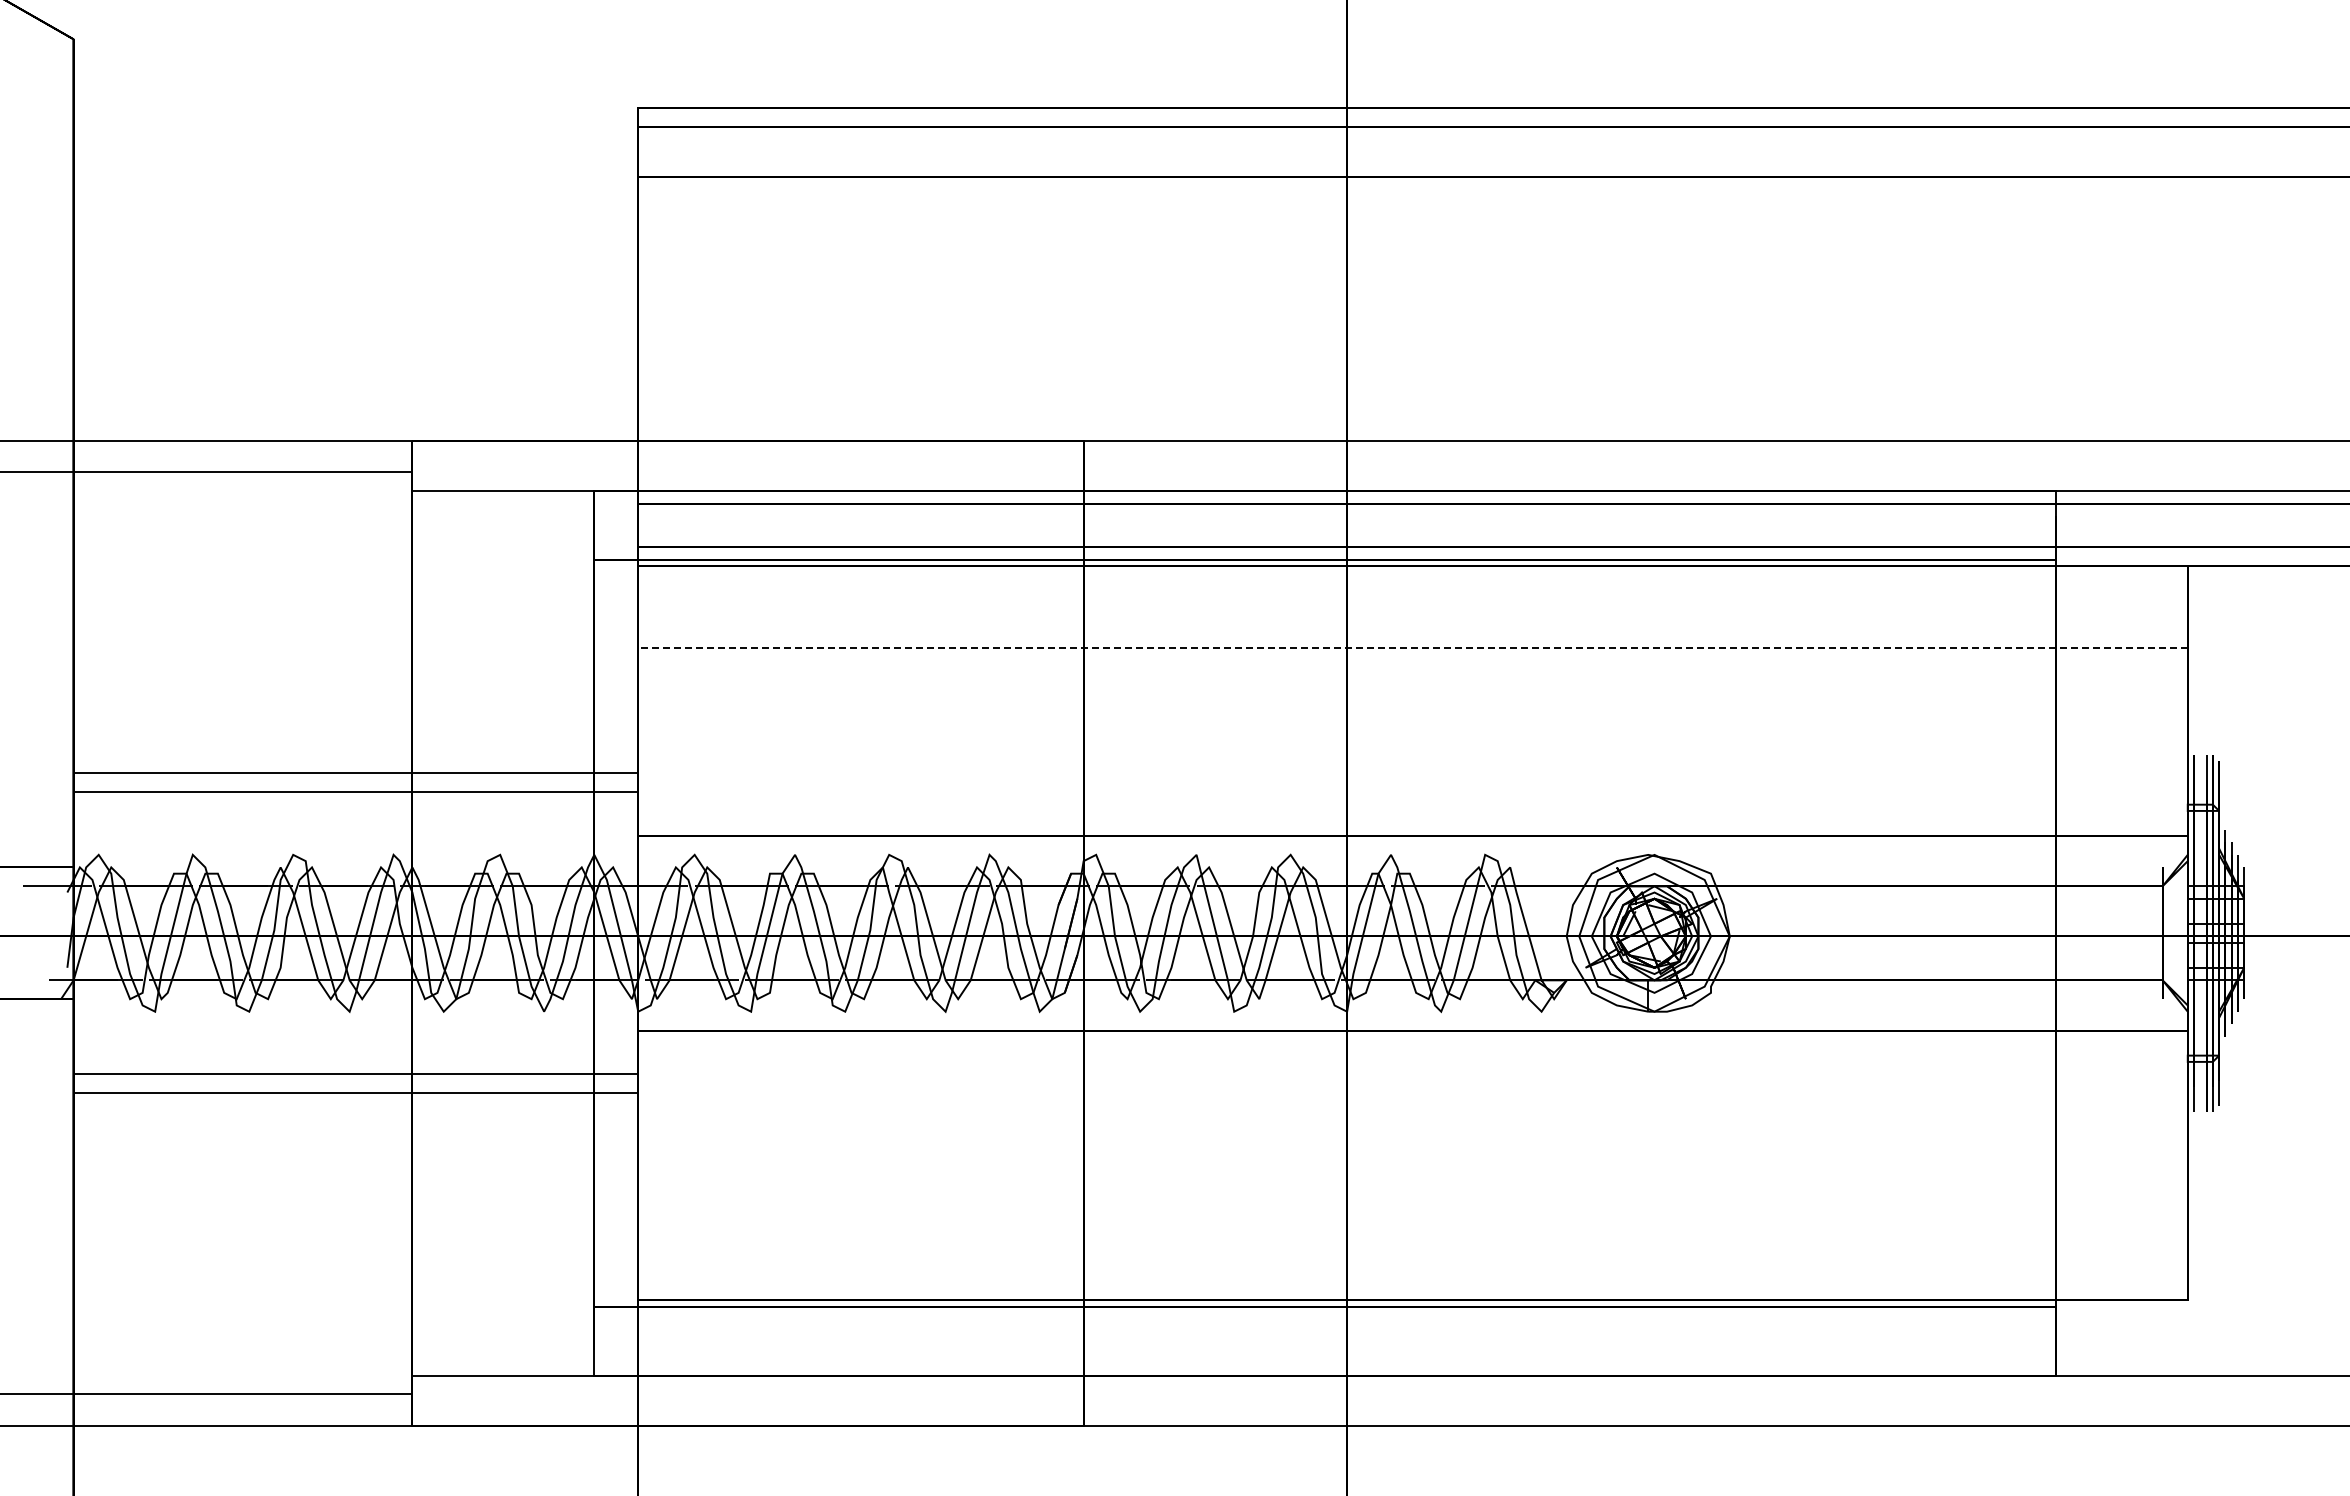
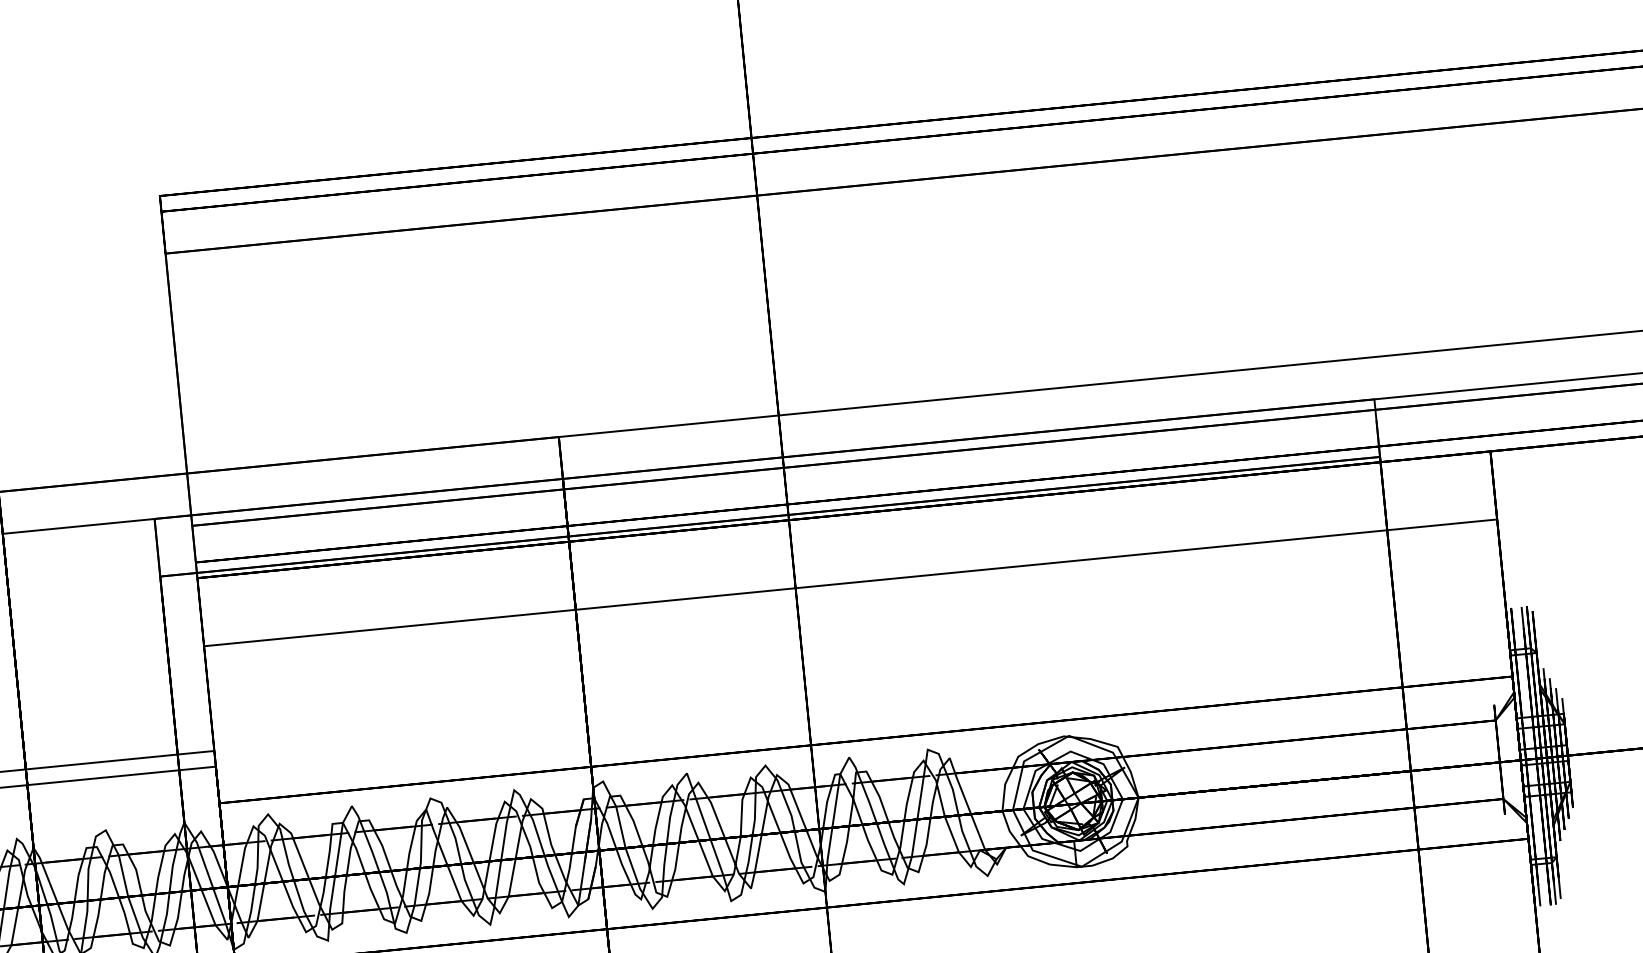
line: (1413, 647) -> (851, 582), dashed -> solid

